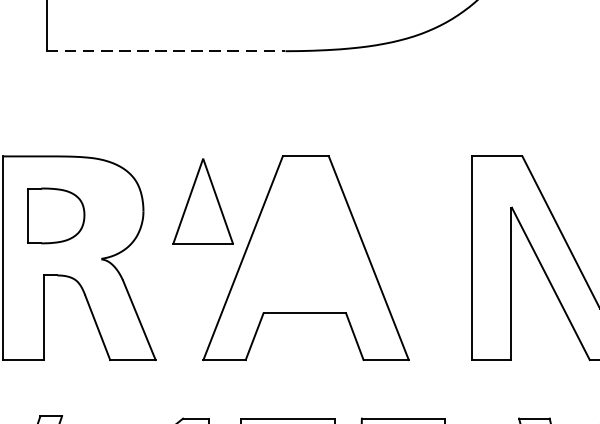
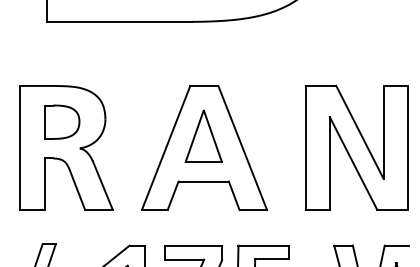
line: (166, 50) -> (119, 21), dashed -> solid
part: (202, 199) -> (203, 135), moved
part: (56, 214) -> (62, 121), moved

